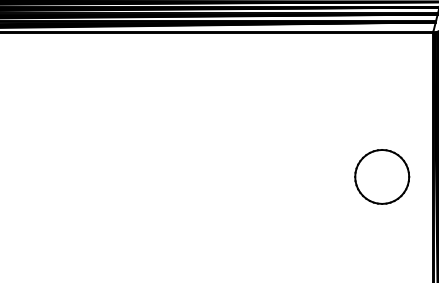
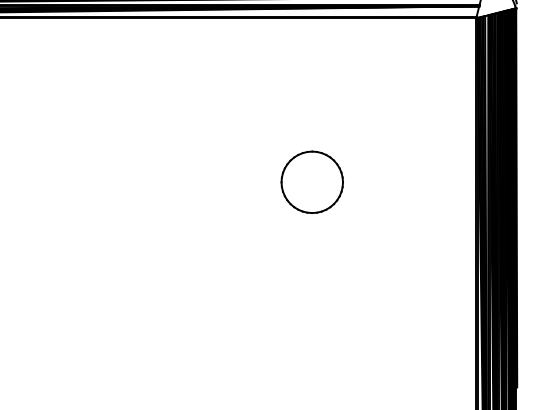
part: (381, 176) -> (311, 181), moved

